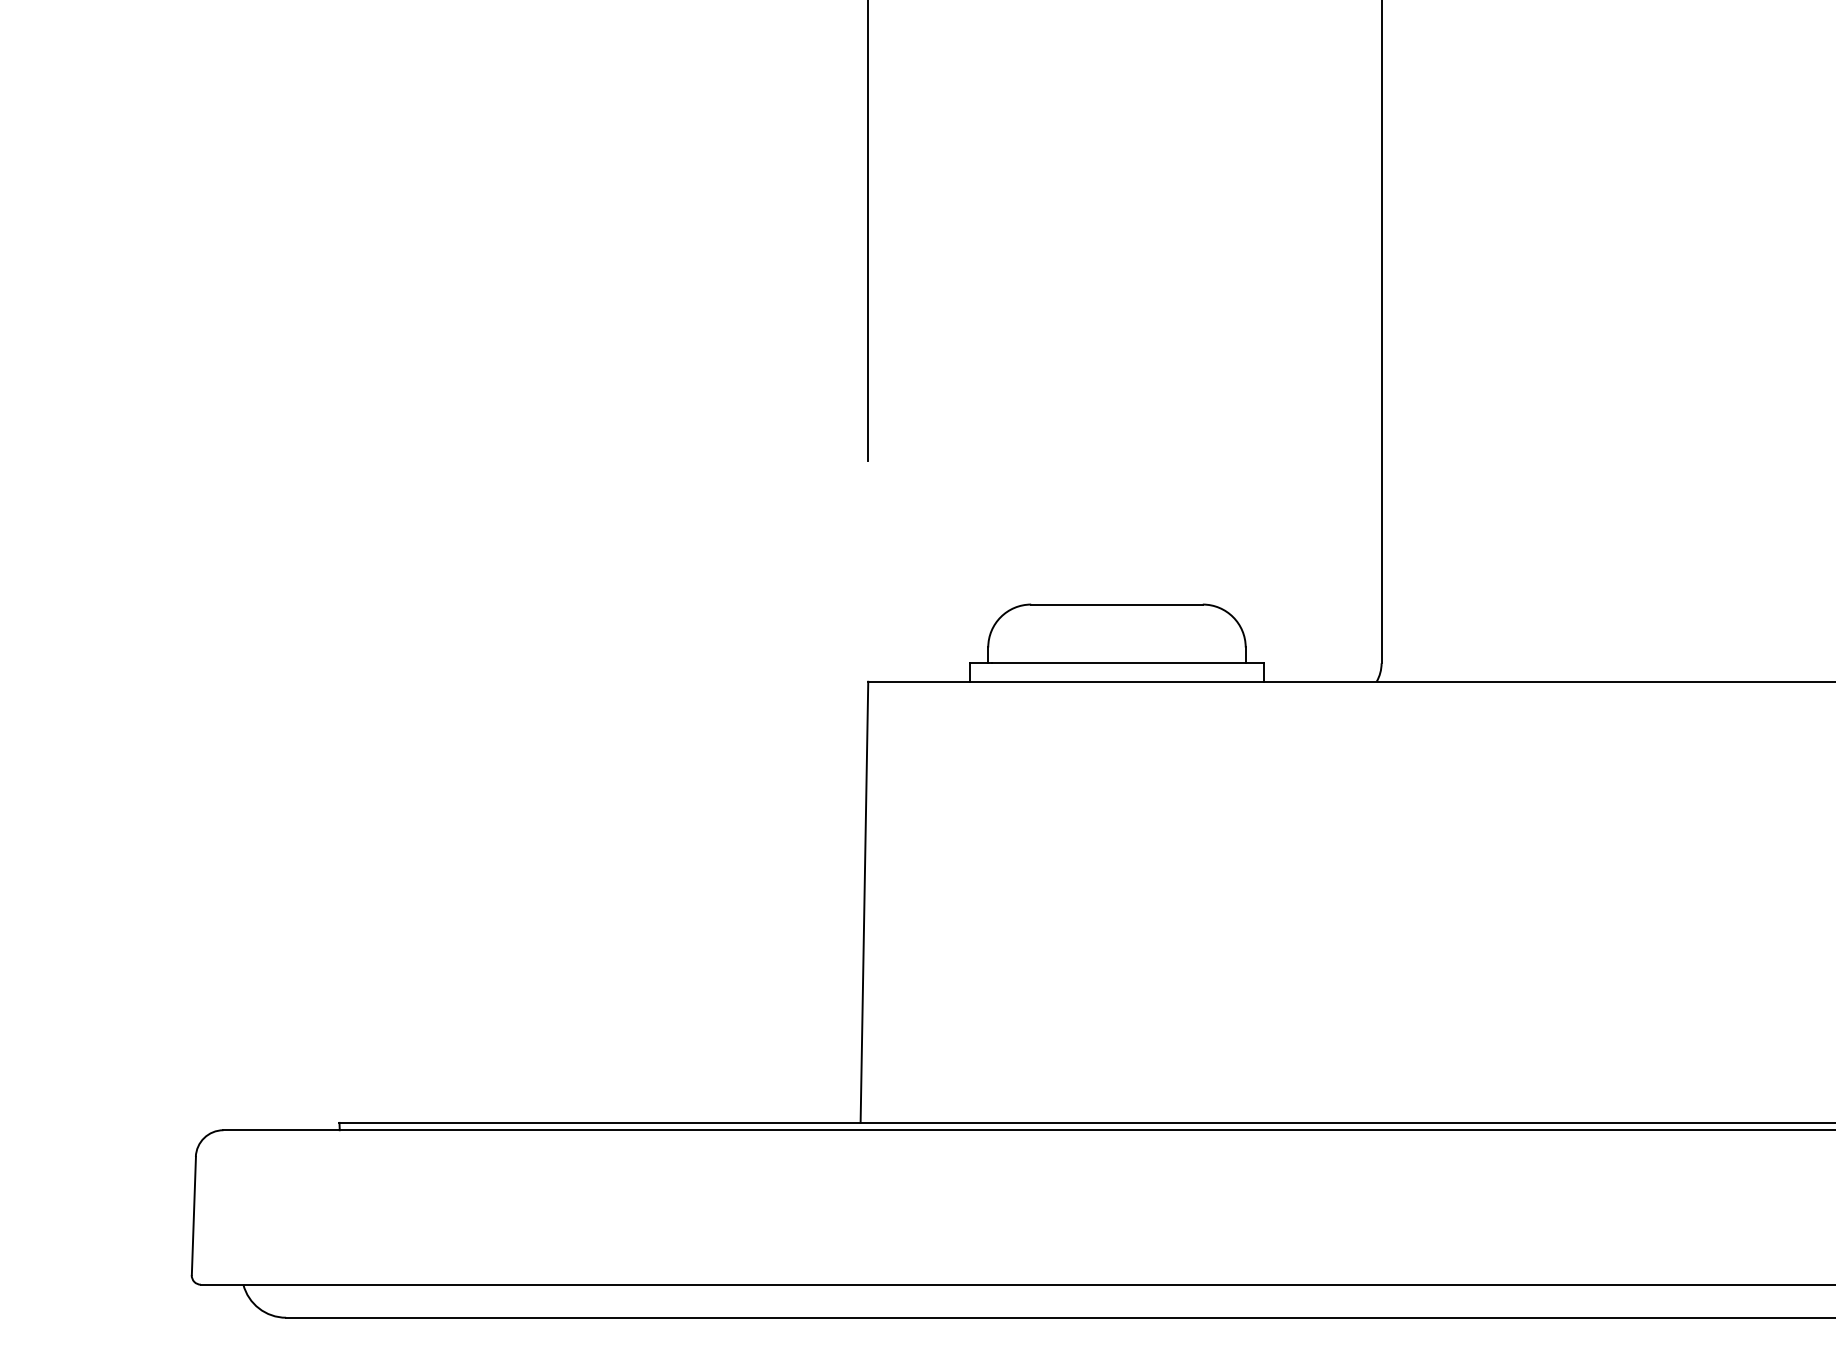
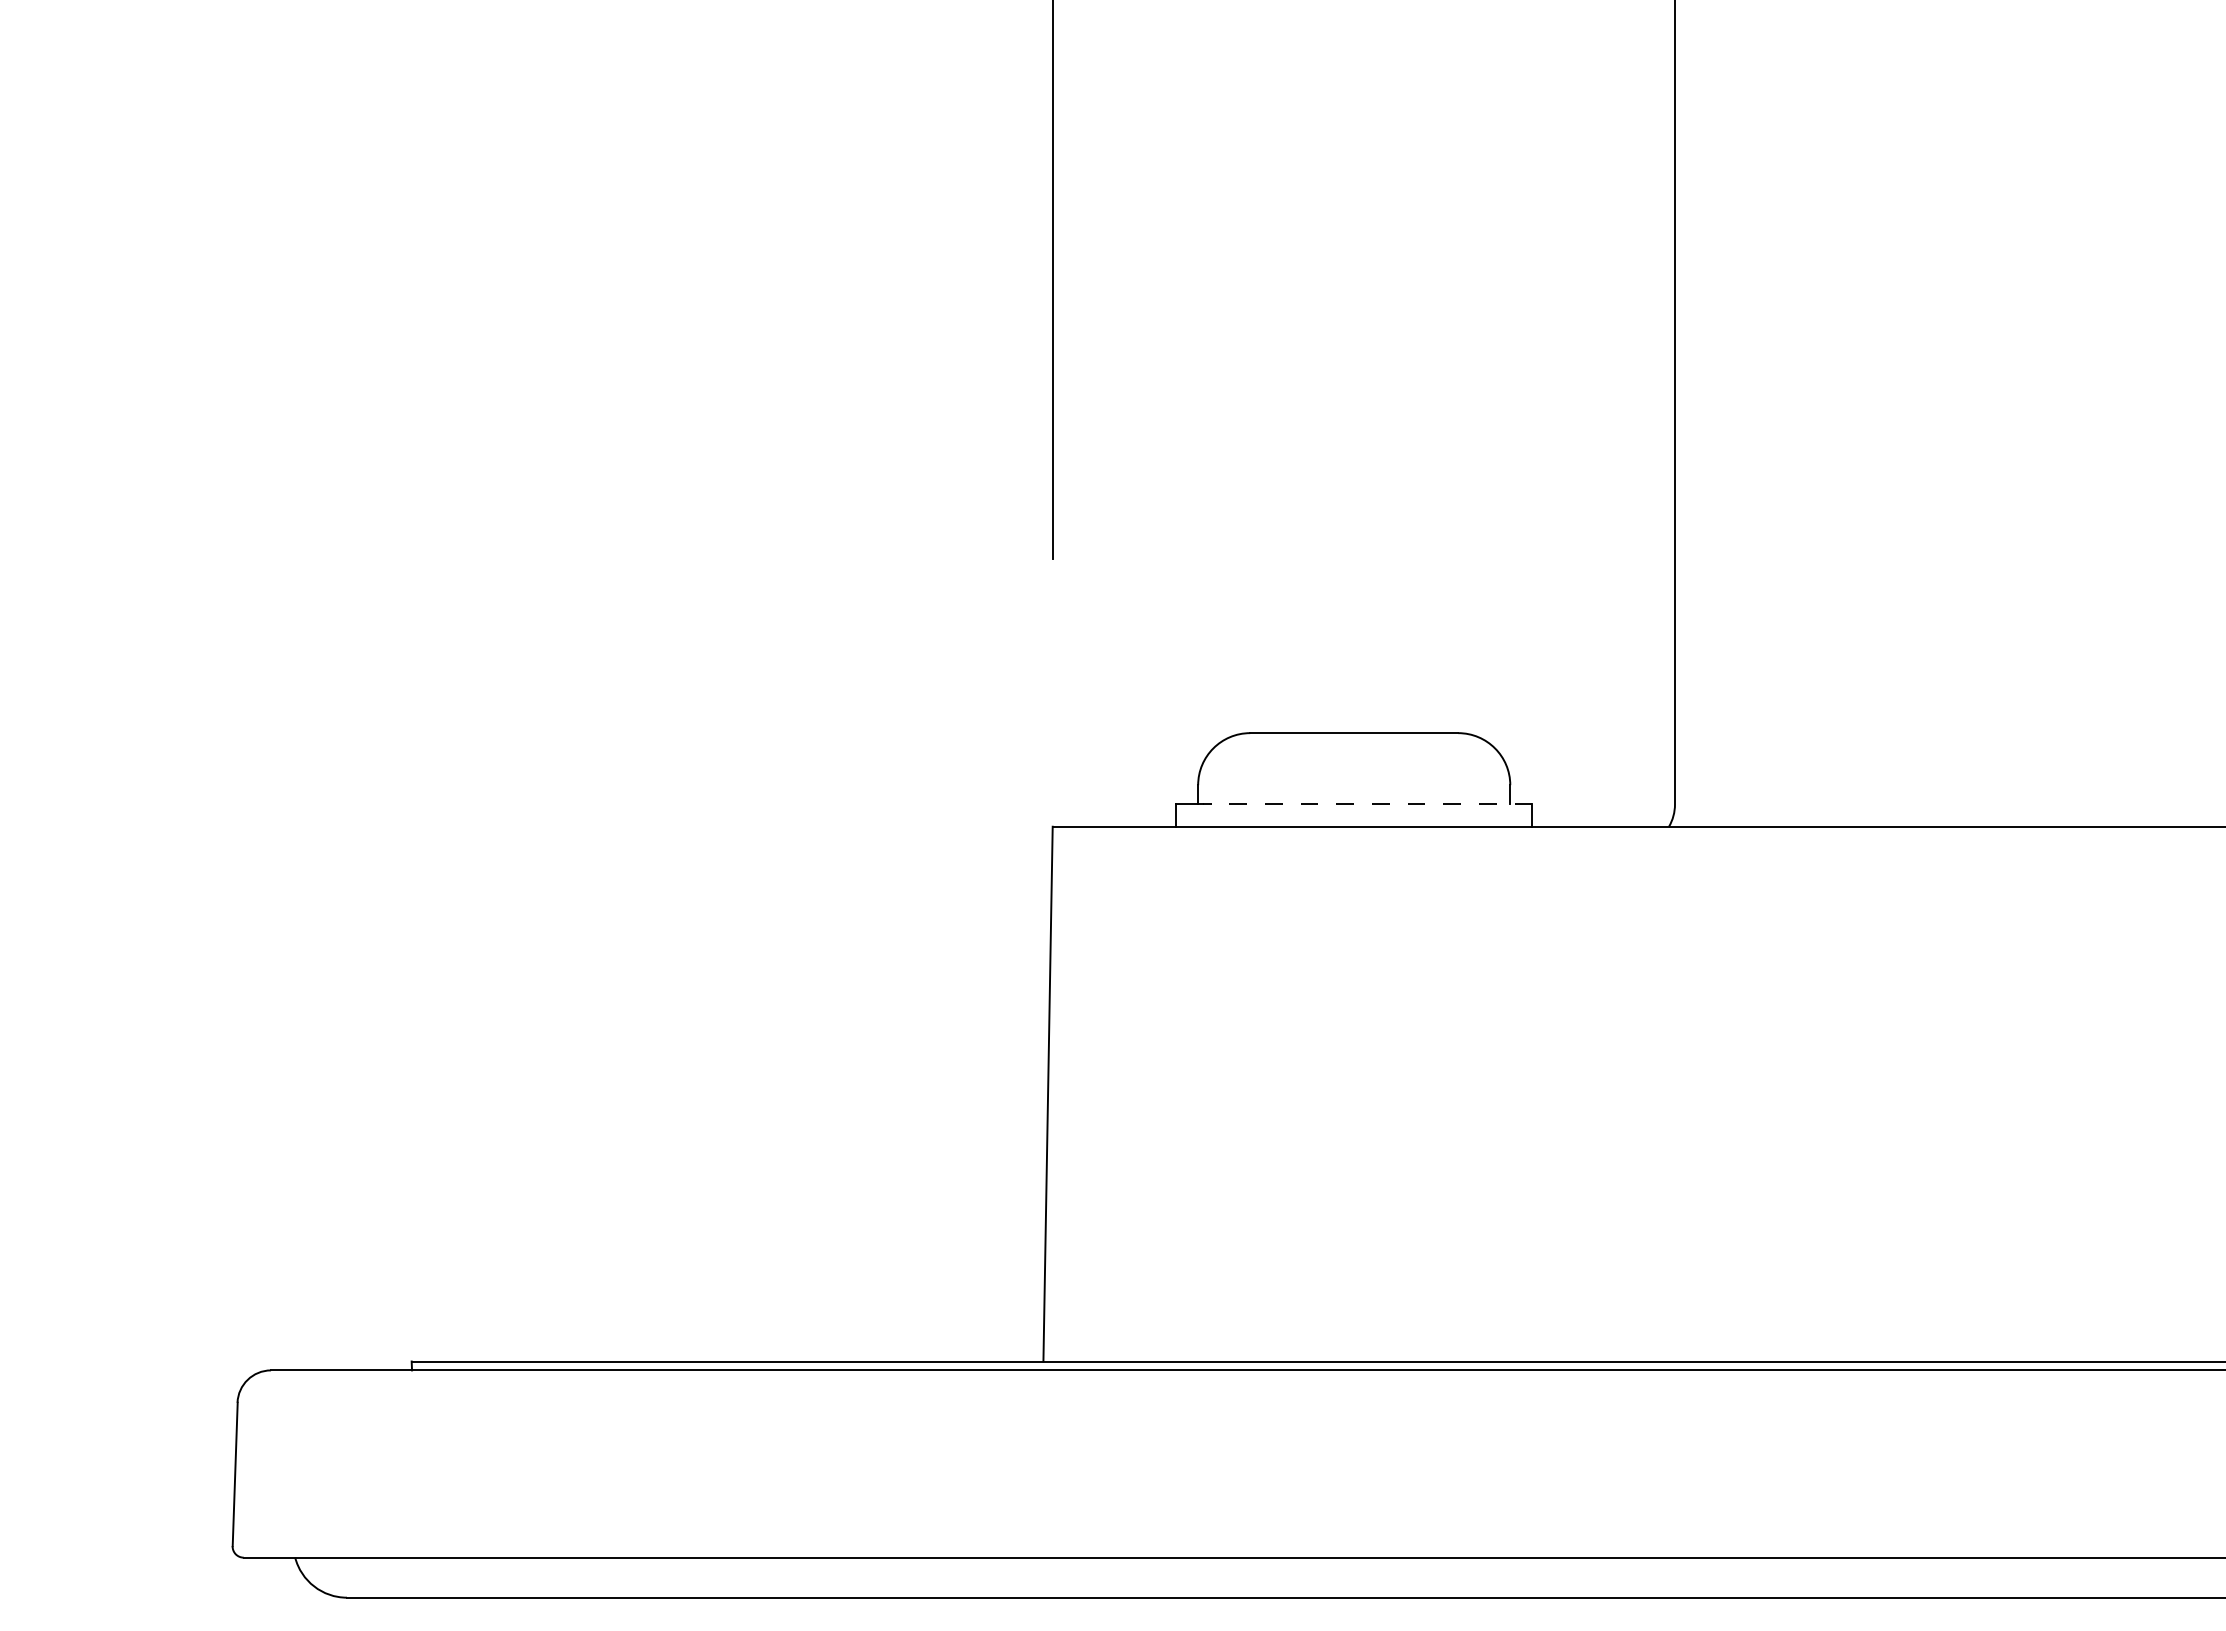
line: (1127, 663) -> (1367, 804), solid -> dashed

